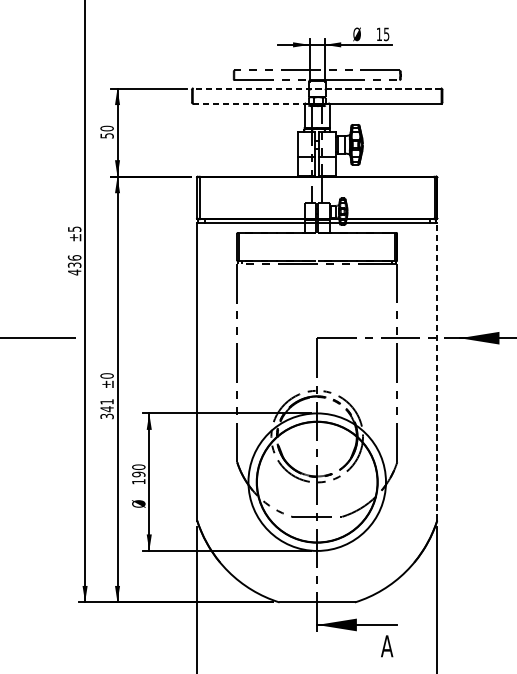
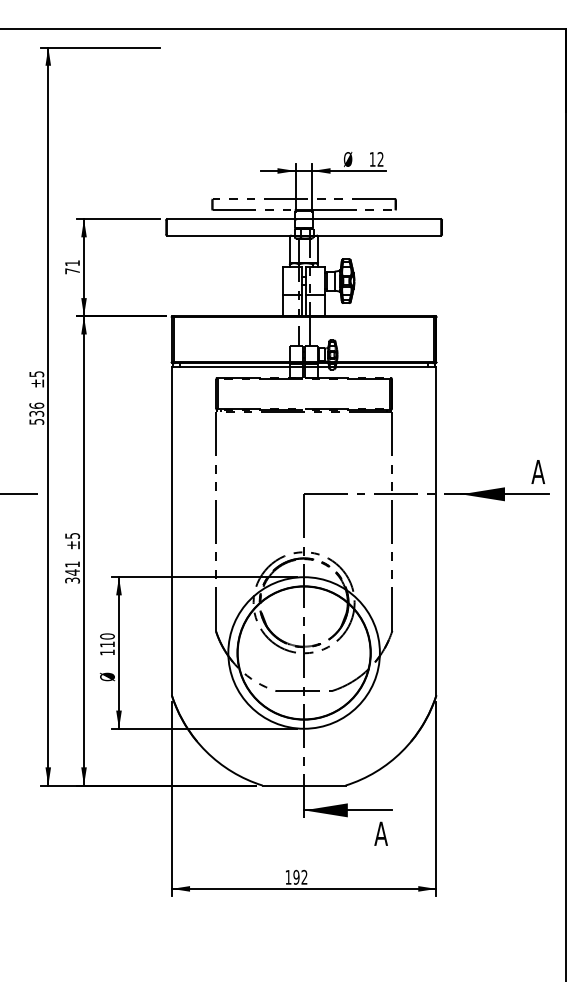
text: (386, 34) -> (380, 159), 15 -> 12
line: (316, 88) -> (303, 219), dashed -> solid
line: (249, 103) -> (229, 235), dashed -> solid
text: (107, 132) -> (72, 267), 50 -> 71
text: (74, 272) -> (36, 421), 436 -> 536
line: (437, 371) -> (436, 530), dashed -> solid
text: (107, 375) -> (72, 535), ±0 -> ±5
text: (138, 474) -> (107, 644), 190 -> 110

